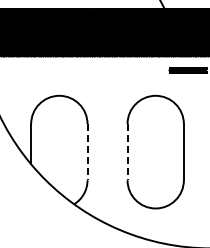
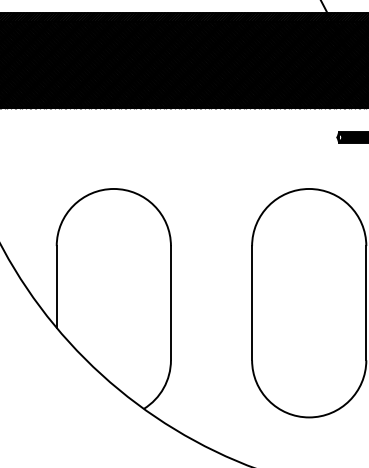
line: (87, 152) -> (170, 303), dashed -> solid
line: (127, 152) -> (252, 303), dashed -> solid

